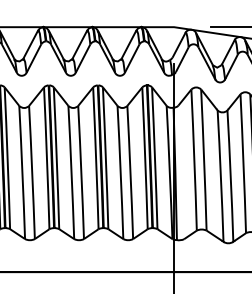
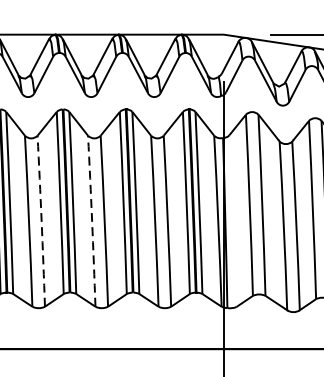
arc: (32, 172) -> (41, 221), solid -> dashed
arc: (71, 172) -> (92, 221), solid -> dashed

